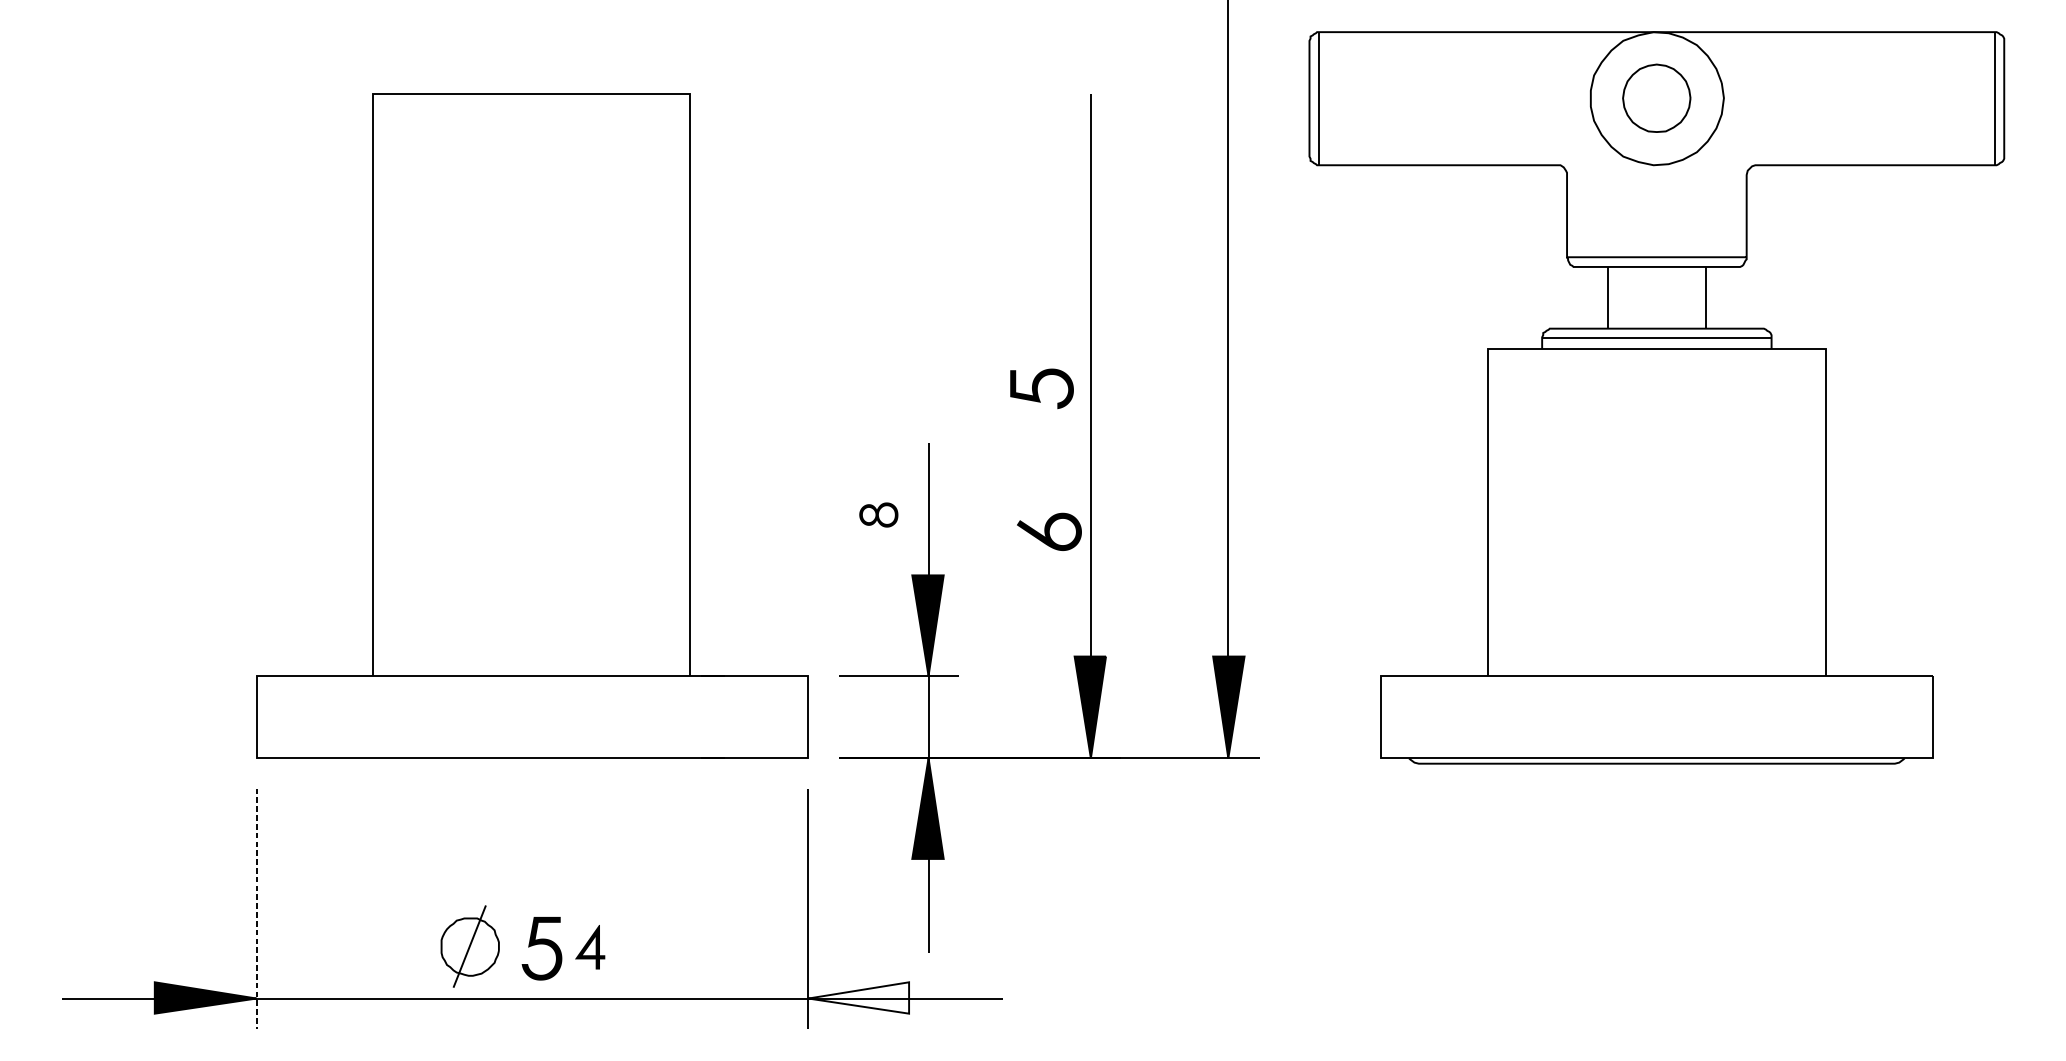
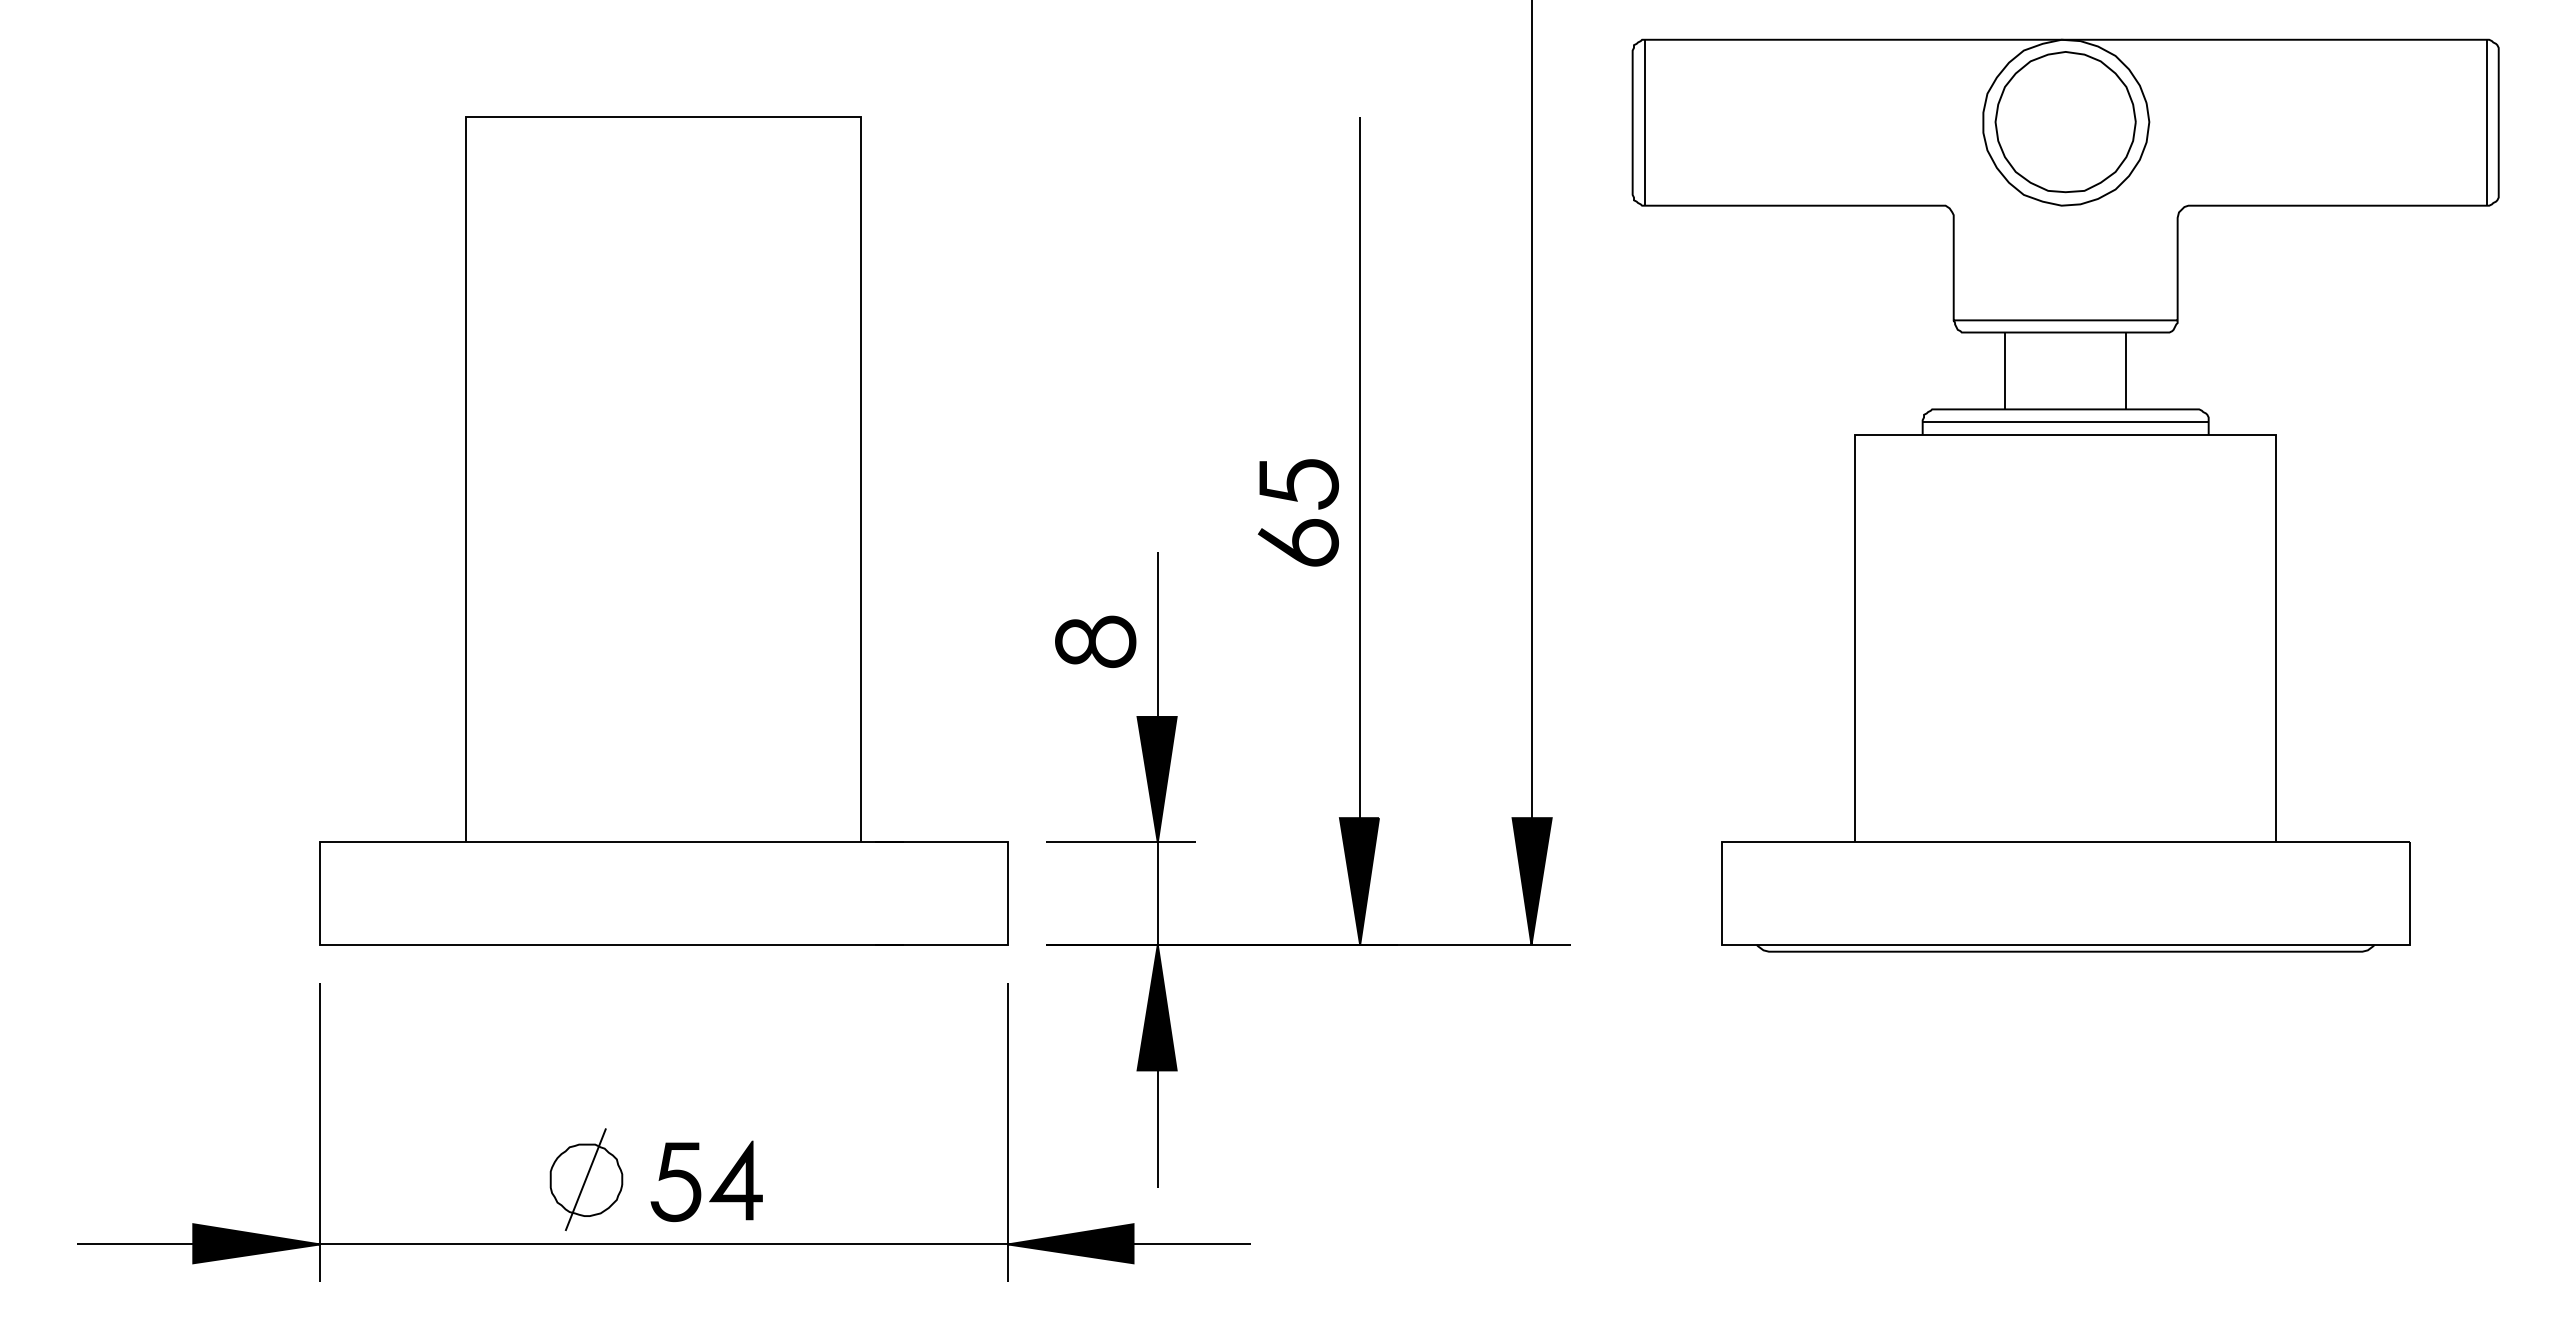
part: (1656, 98) -> (2065, 122), size x1.67
part: (878, 514) -> (1095, 641), size x1.67
part: (1049, 531) -> (1298, 542), moved
line: (256, 908) -> (320, 1132), dashed -> solid
part: (589, 947) -> (735, 1180), size x1.43
fill: (858, 997) -> (1070, 1243), added

